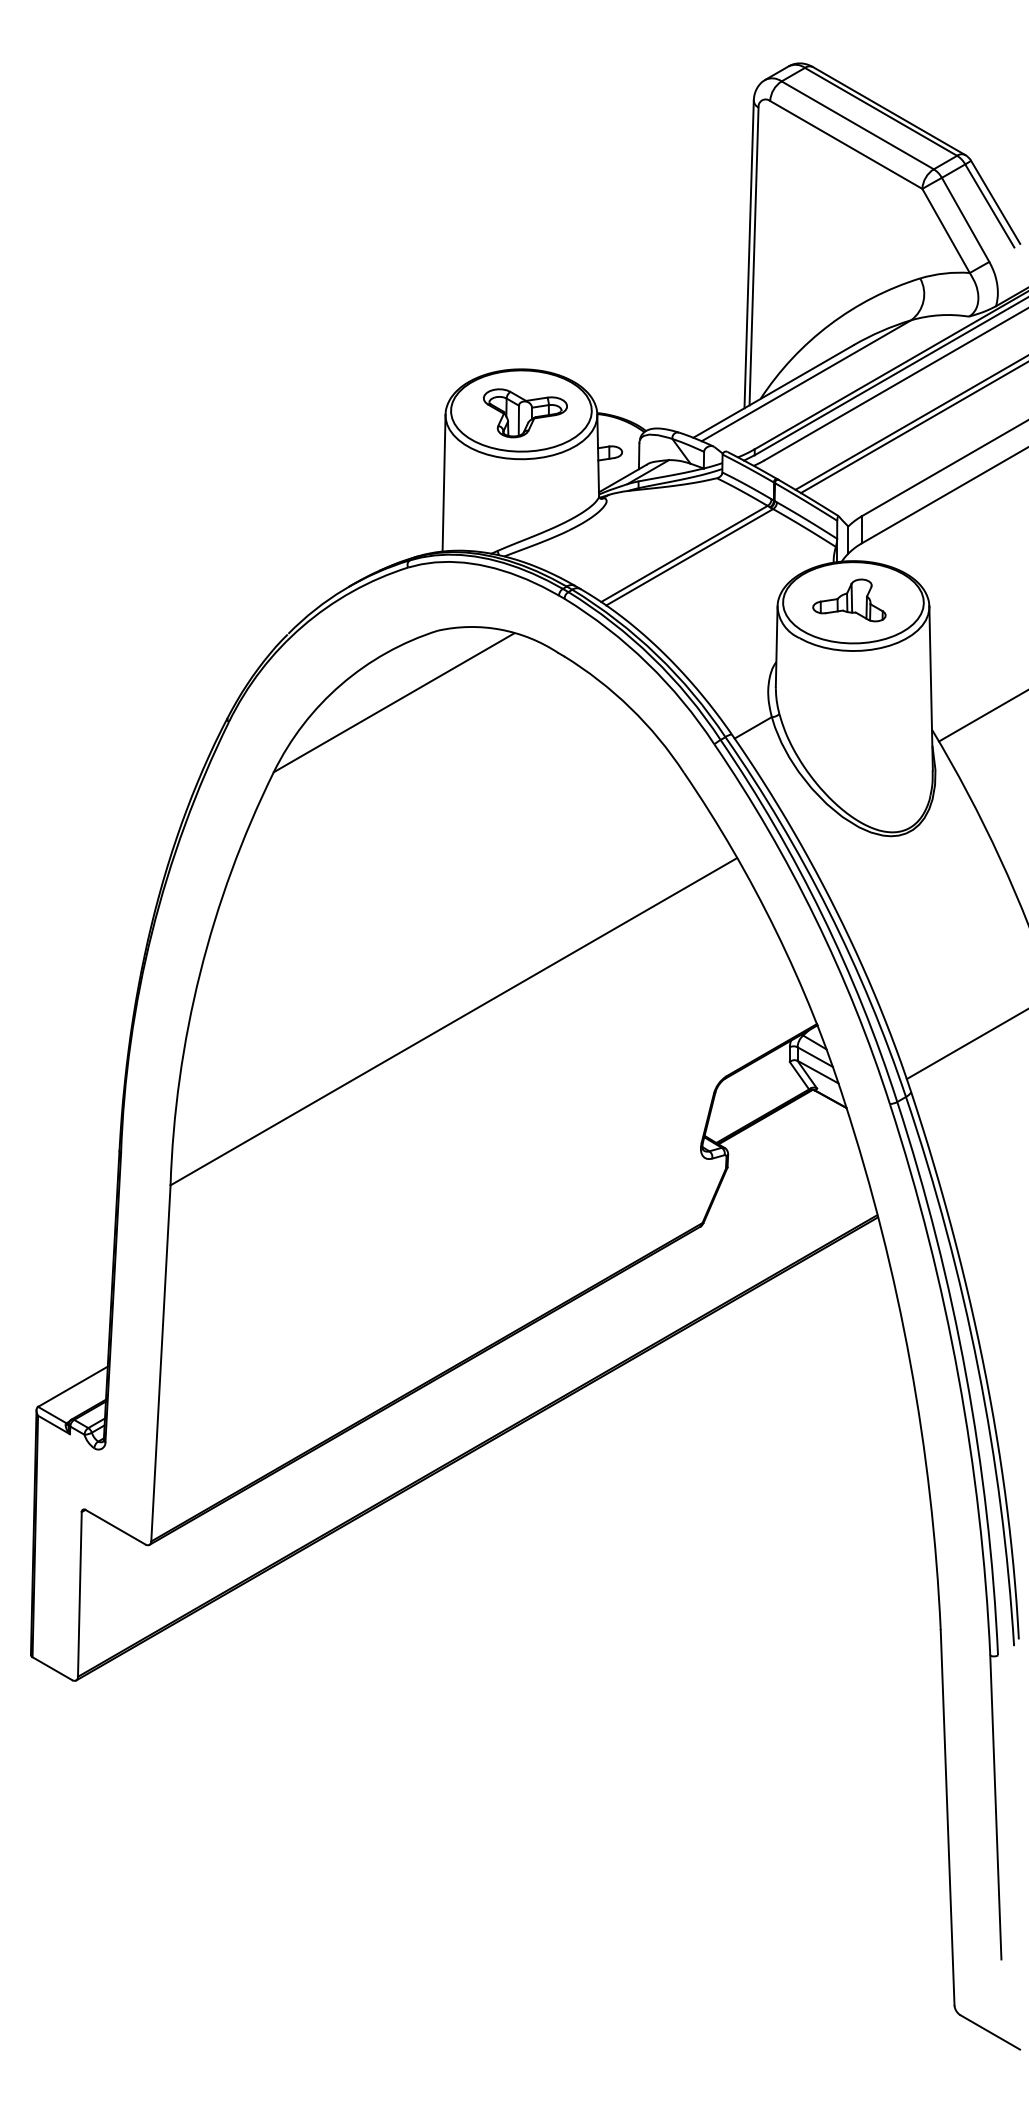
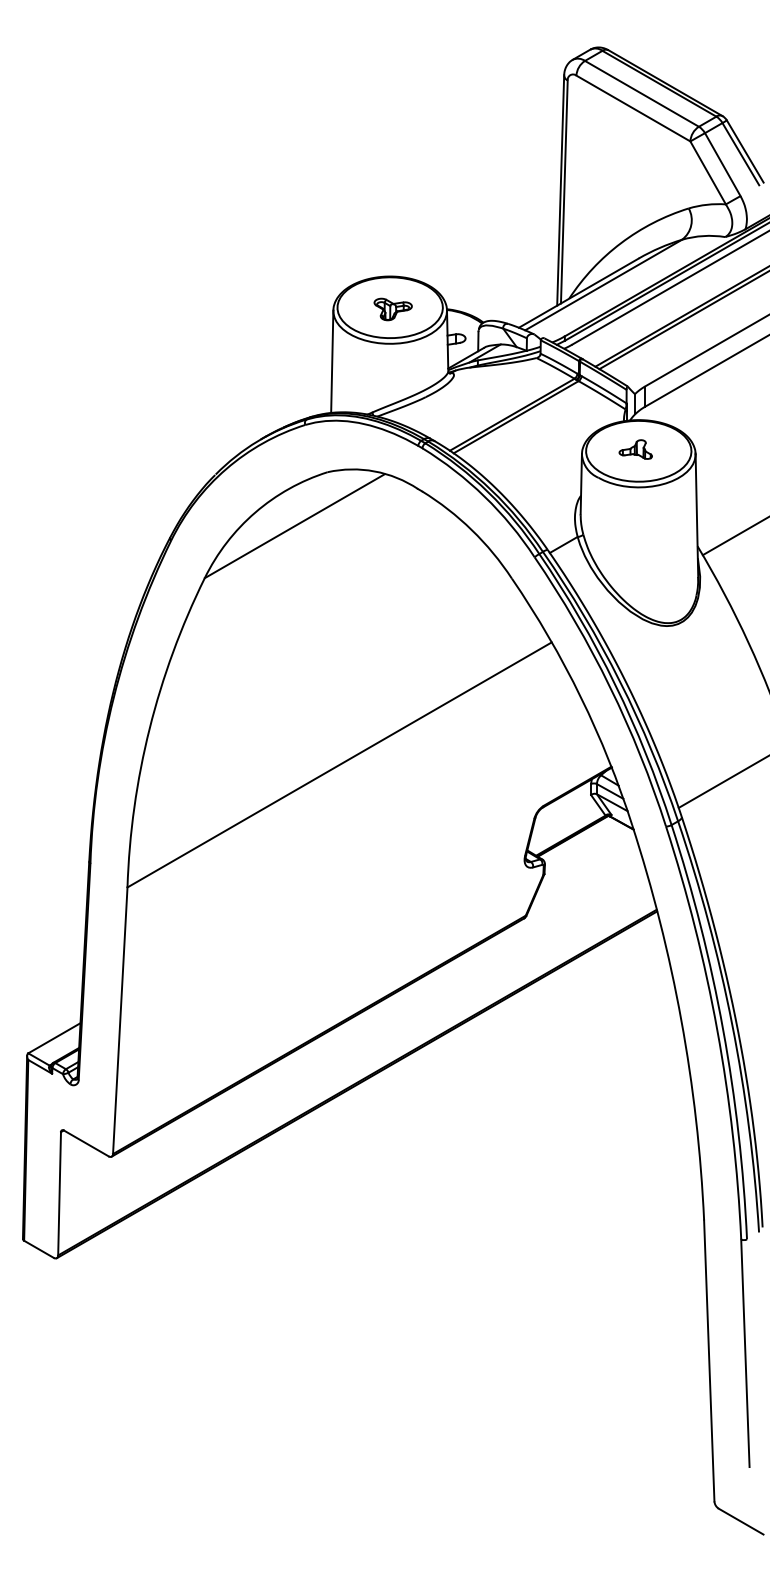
part: (525, 413) -> (393, 309), size x0.6
part: (849, 600) -> (635, 449), size x0.6

